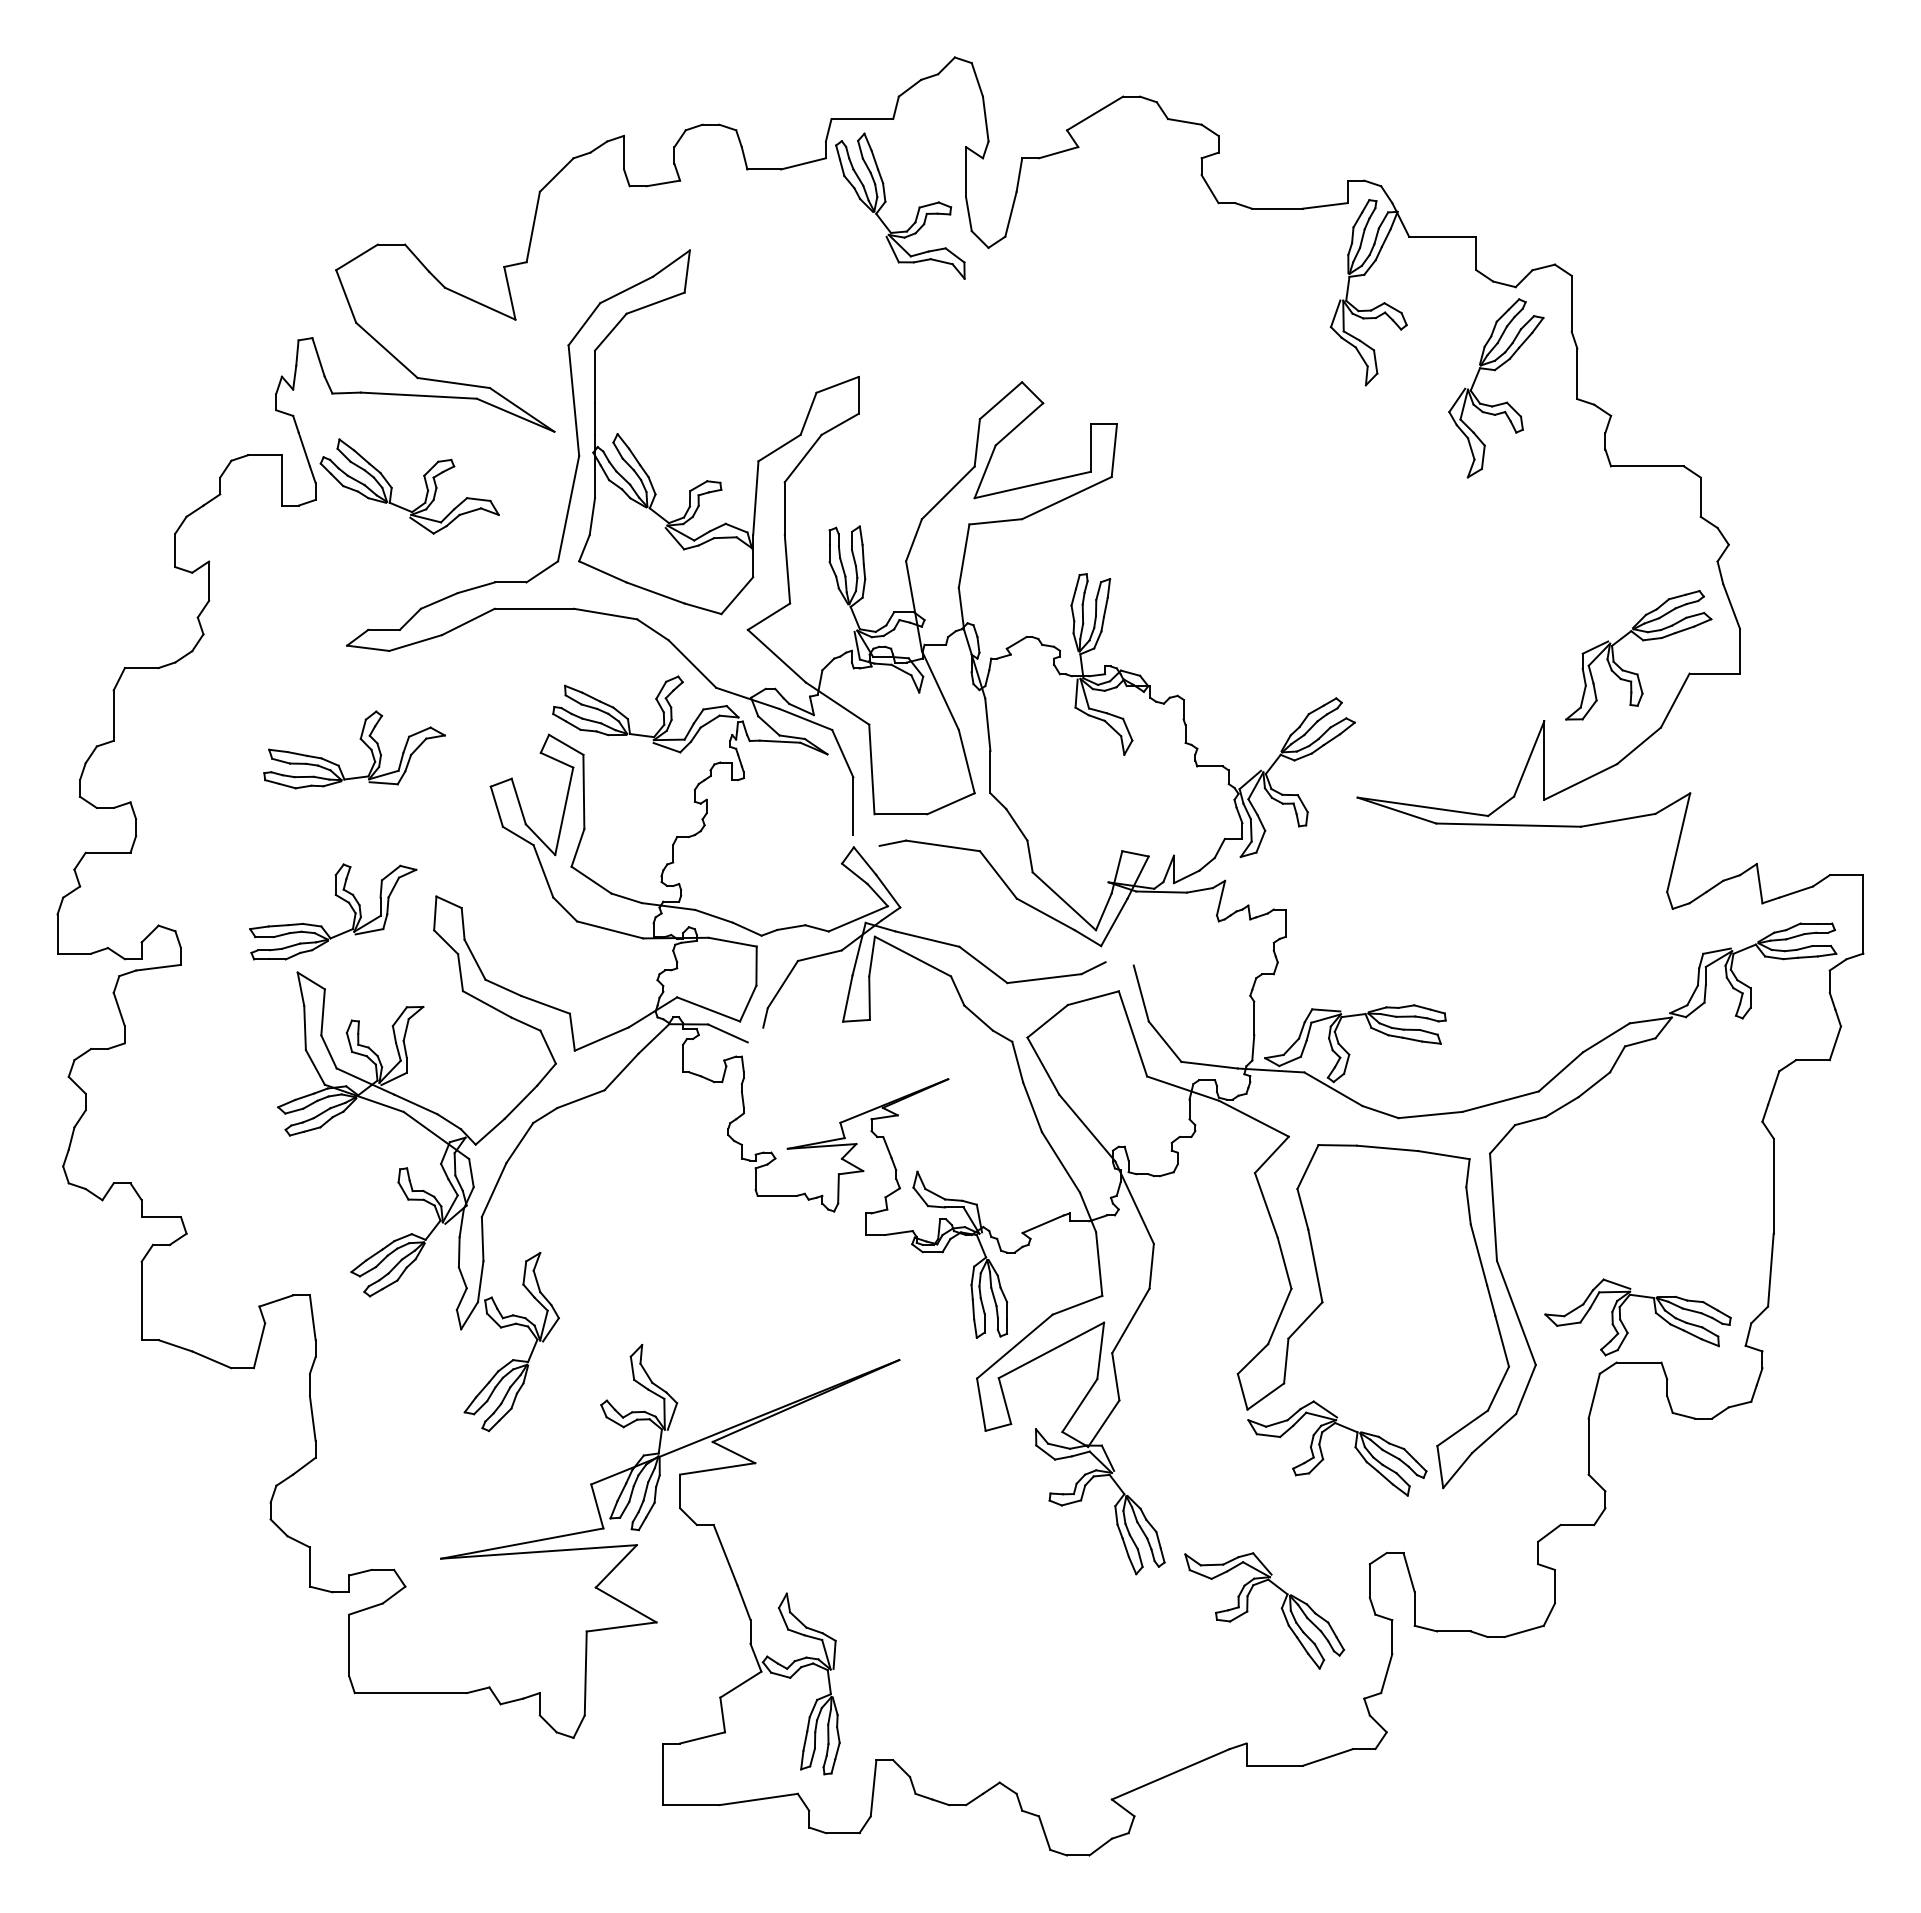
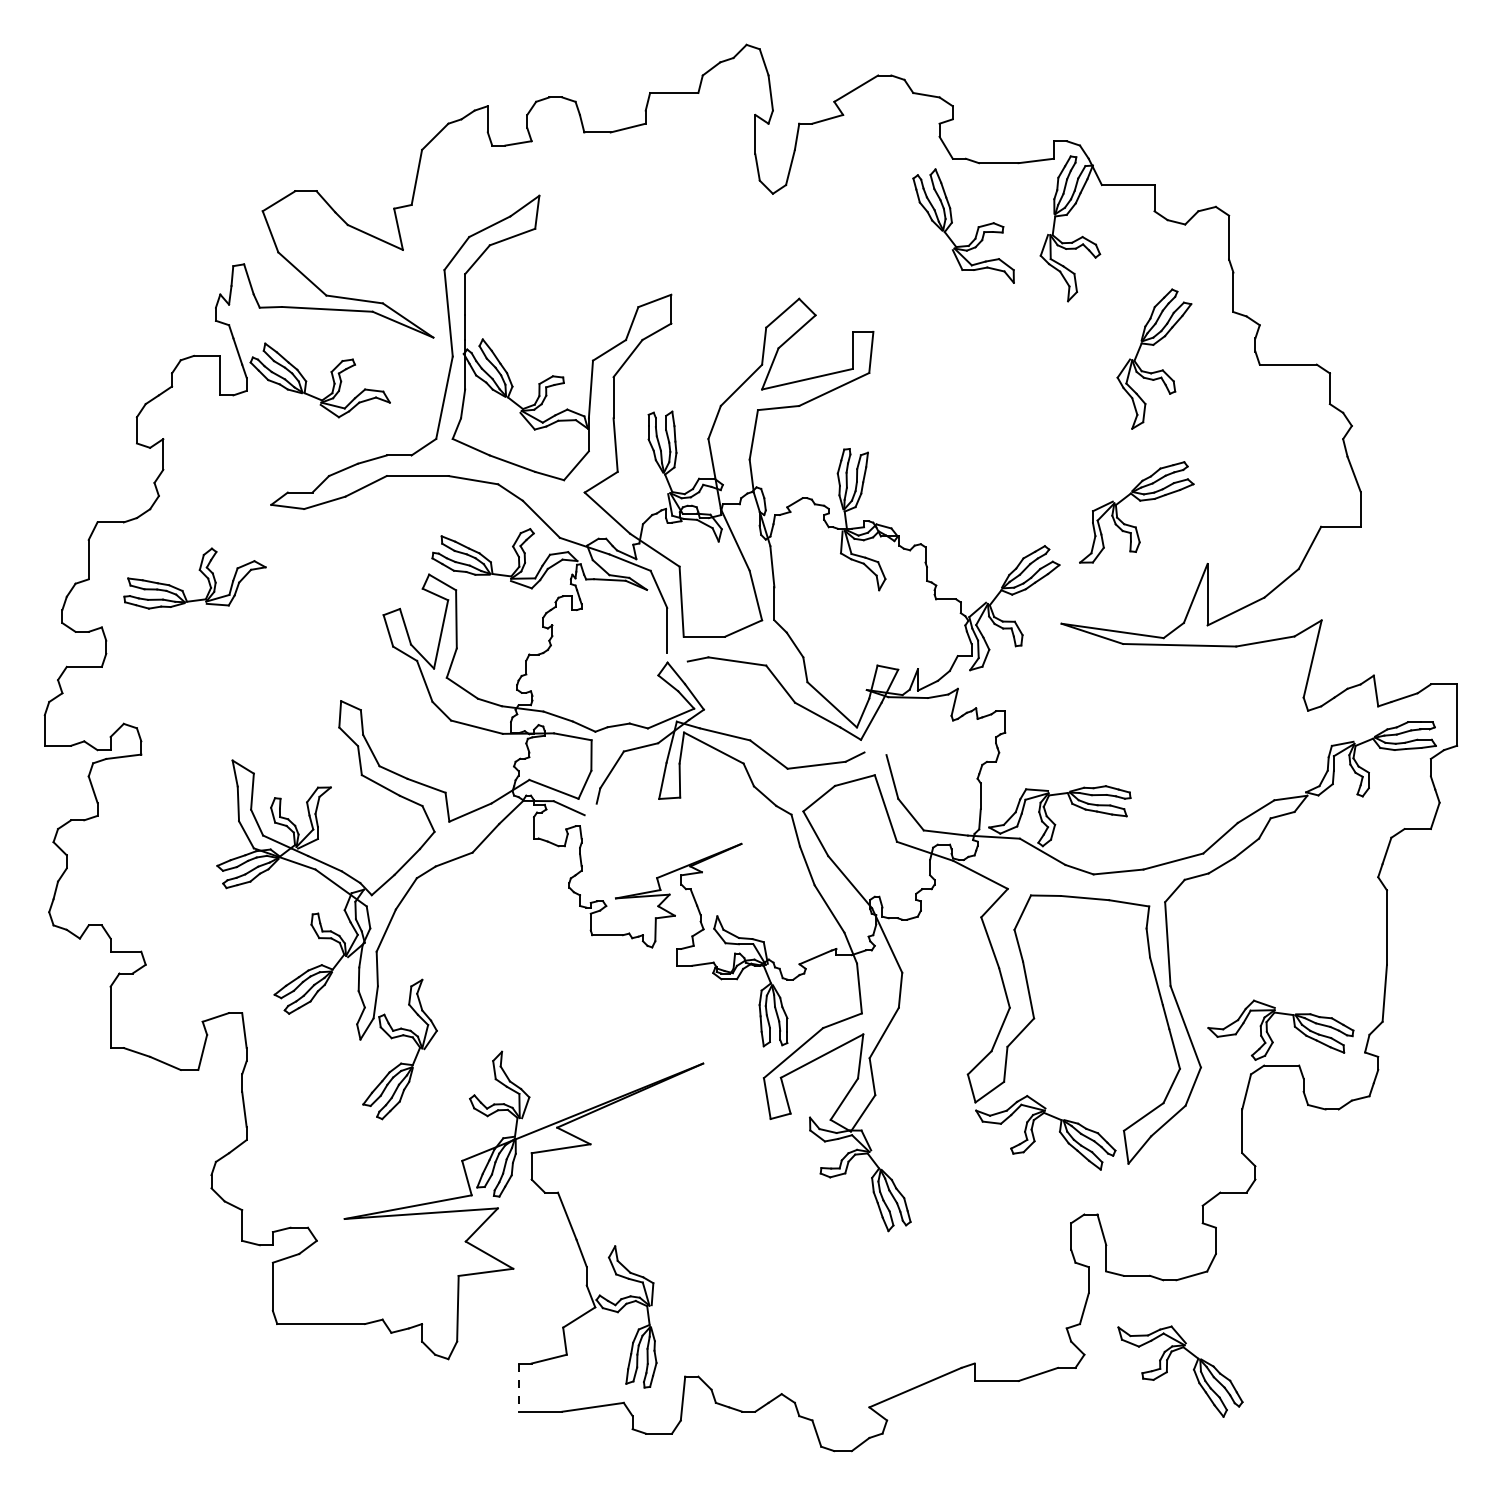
part: (886, 202) -> (952, 223), moved
part: (1499, 403) -> (1156, 371), moved
part: (1642, 641) -> (1139, 501), moved
part: (361, 741) -> (200, 572), moved
part: (339, 898) -> (265, 702), removed
part: (1248, 1610) -> (1167, 1371), moved
line: (663, 1774) -> (518, 1387), solid -> dashed

